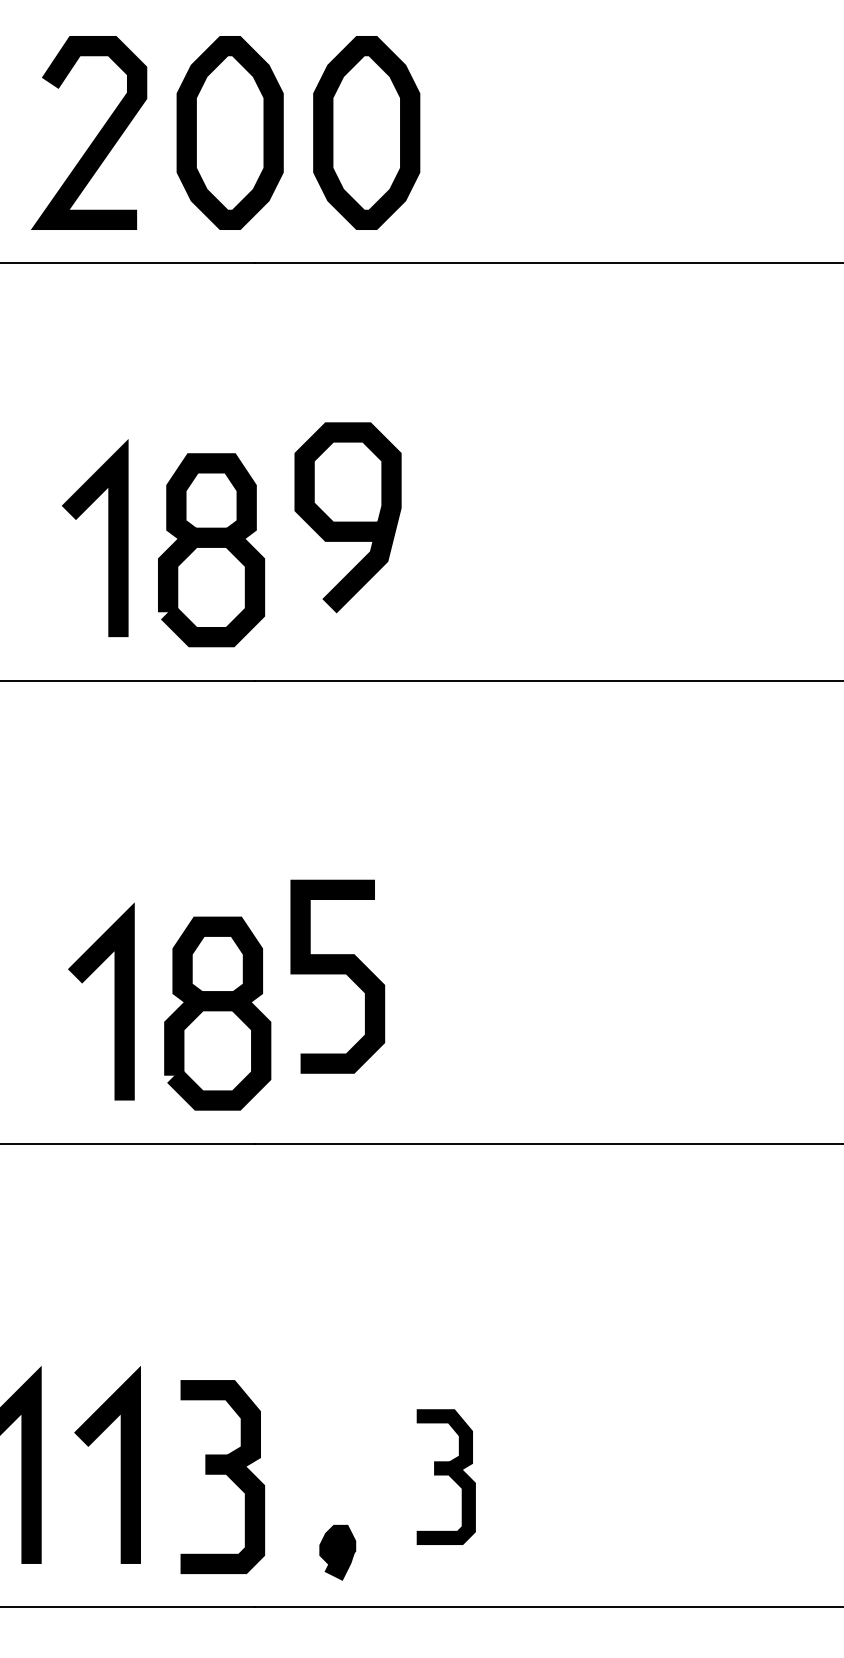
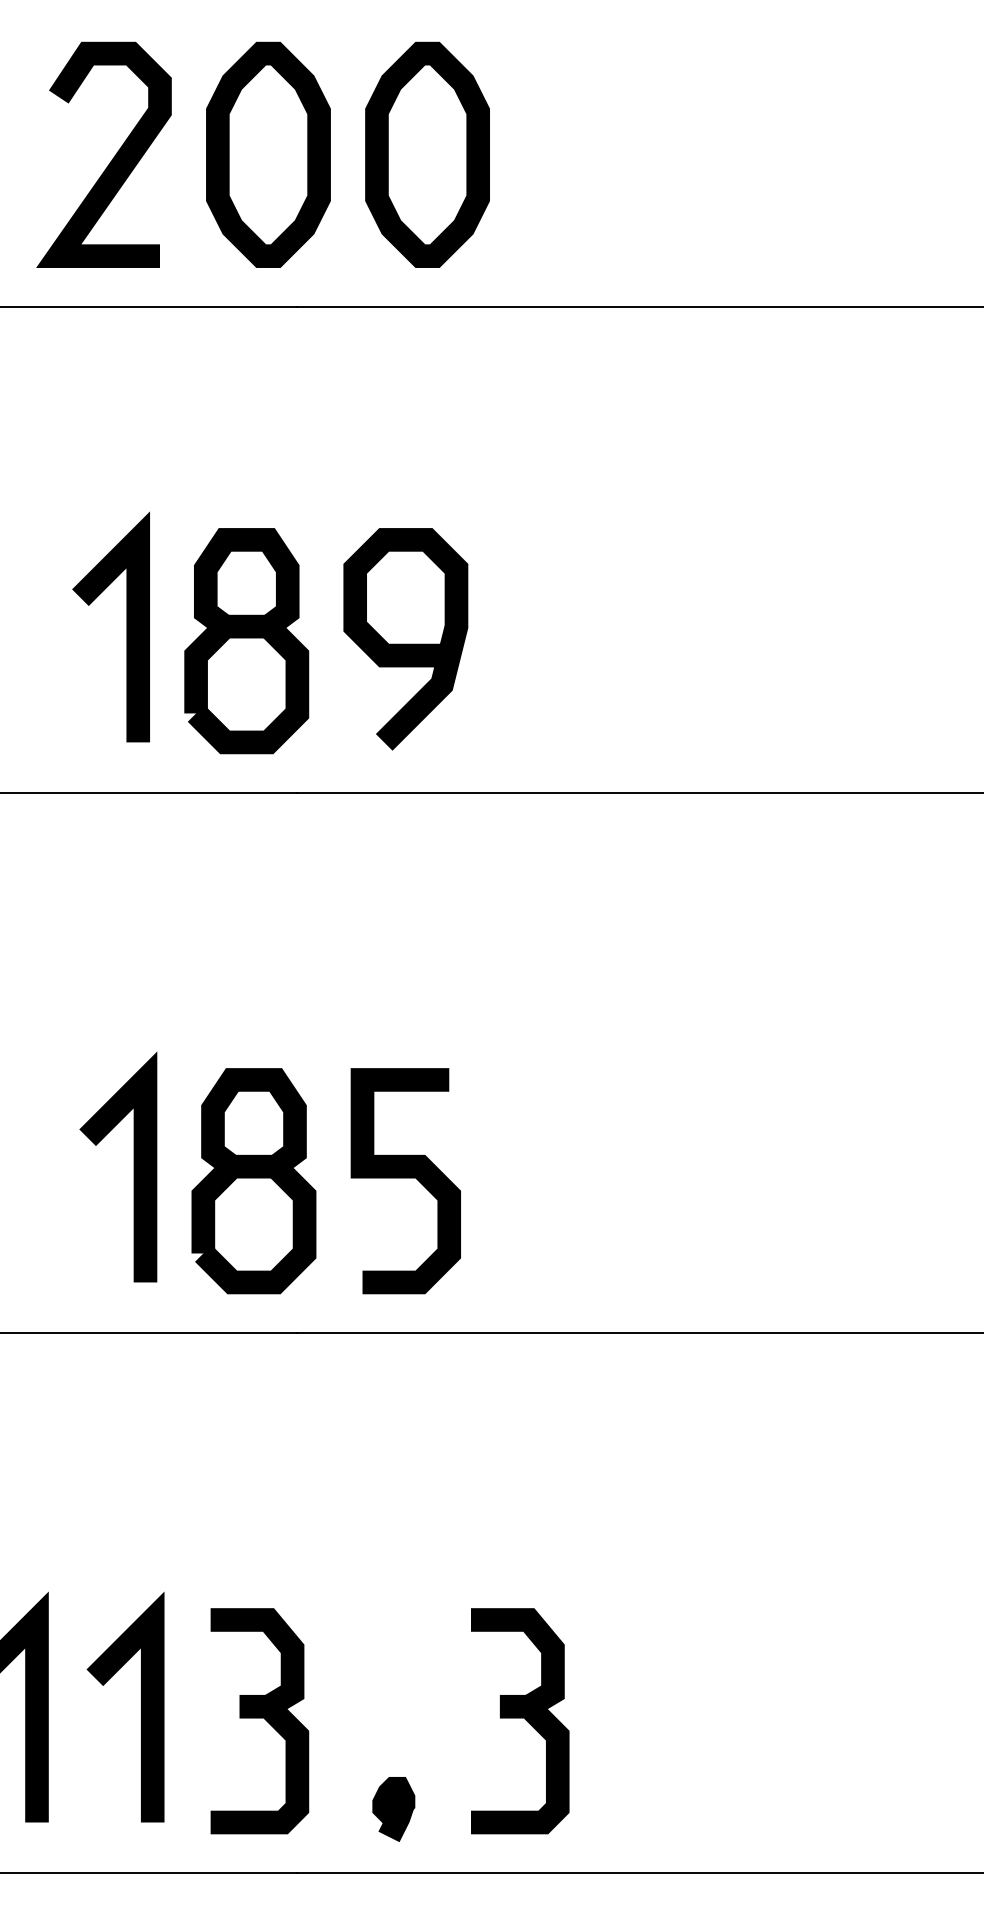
curve: (347, 521) -> (405, 643), moved
curve: (337, 974) -> (405, 1178), moved
part: (446, 1477) -> (520, 1721), size x1.43

